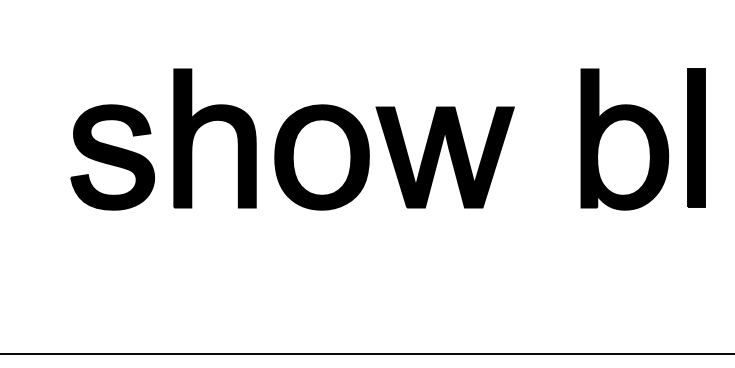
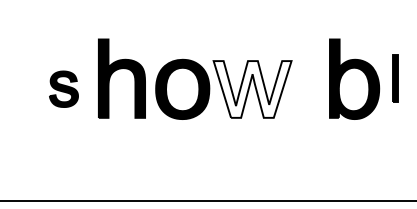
part: (696, 138) -> (395, 78), size x0.6
part: (112, 155) -> (63, 88), size x0.6
fill: (445, 157) -> (252, 89), removed

